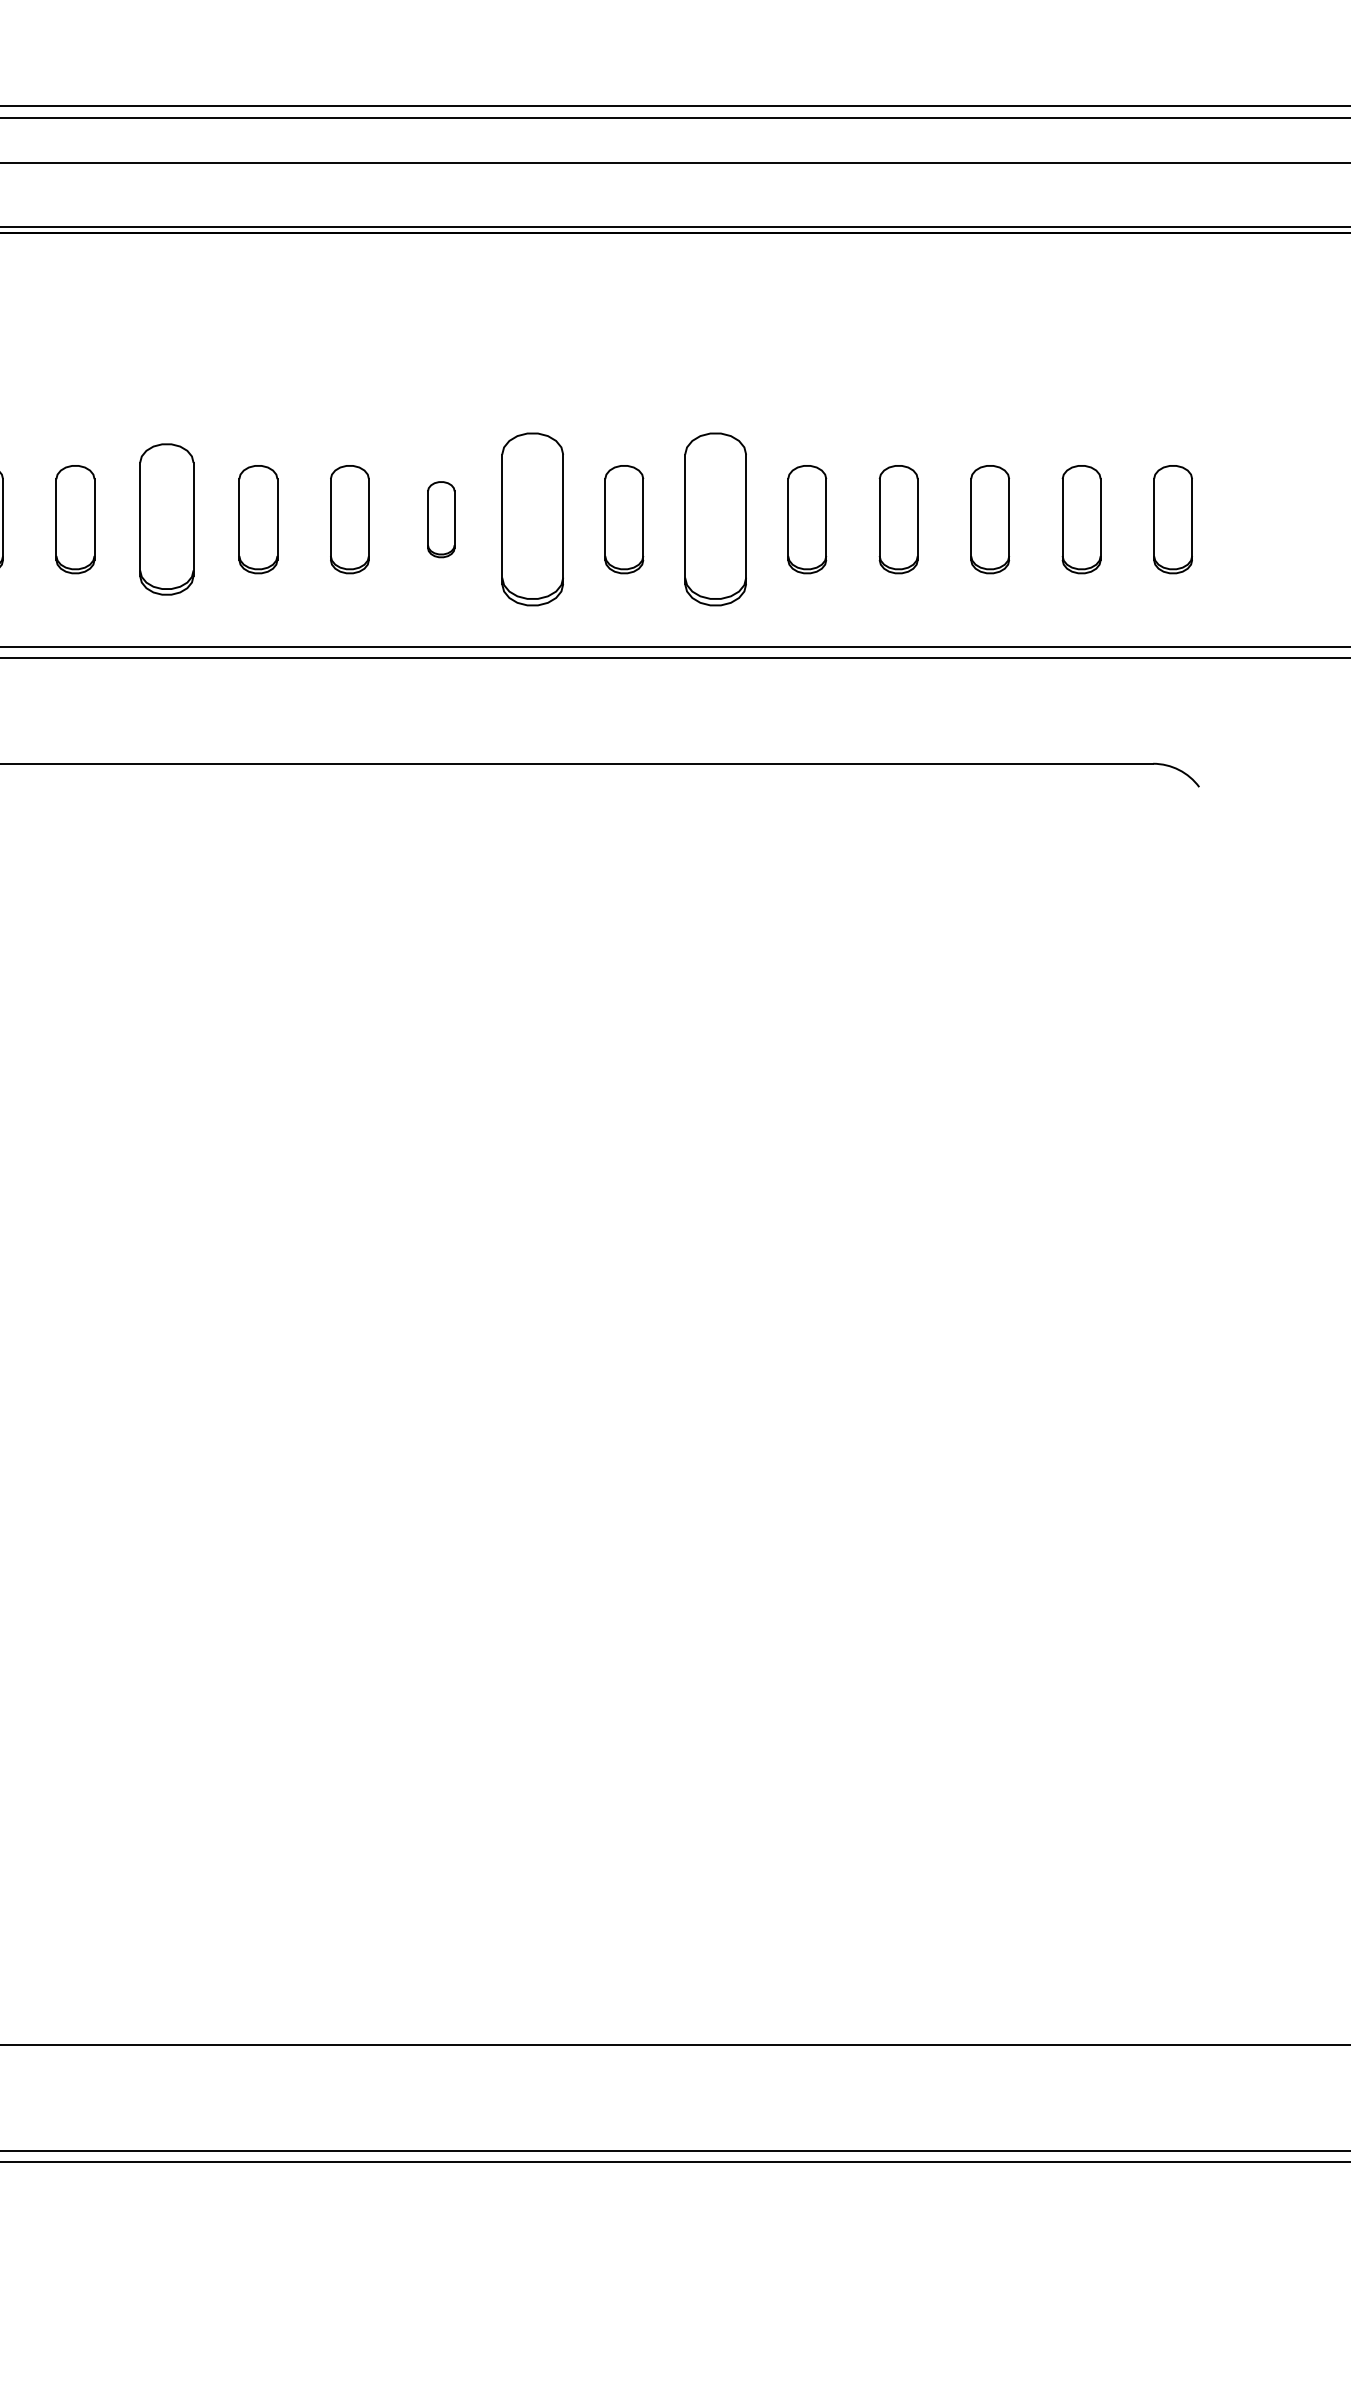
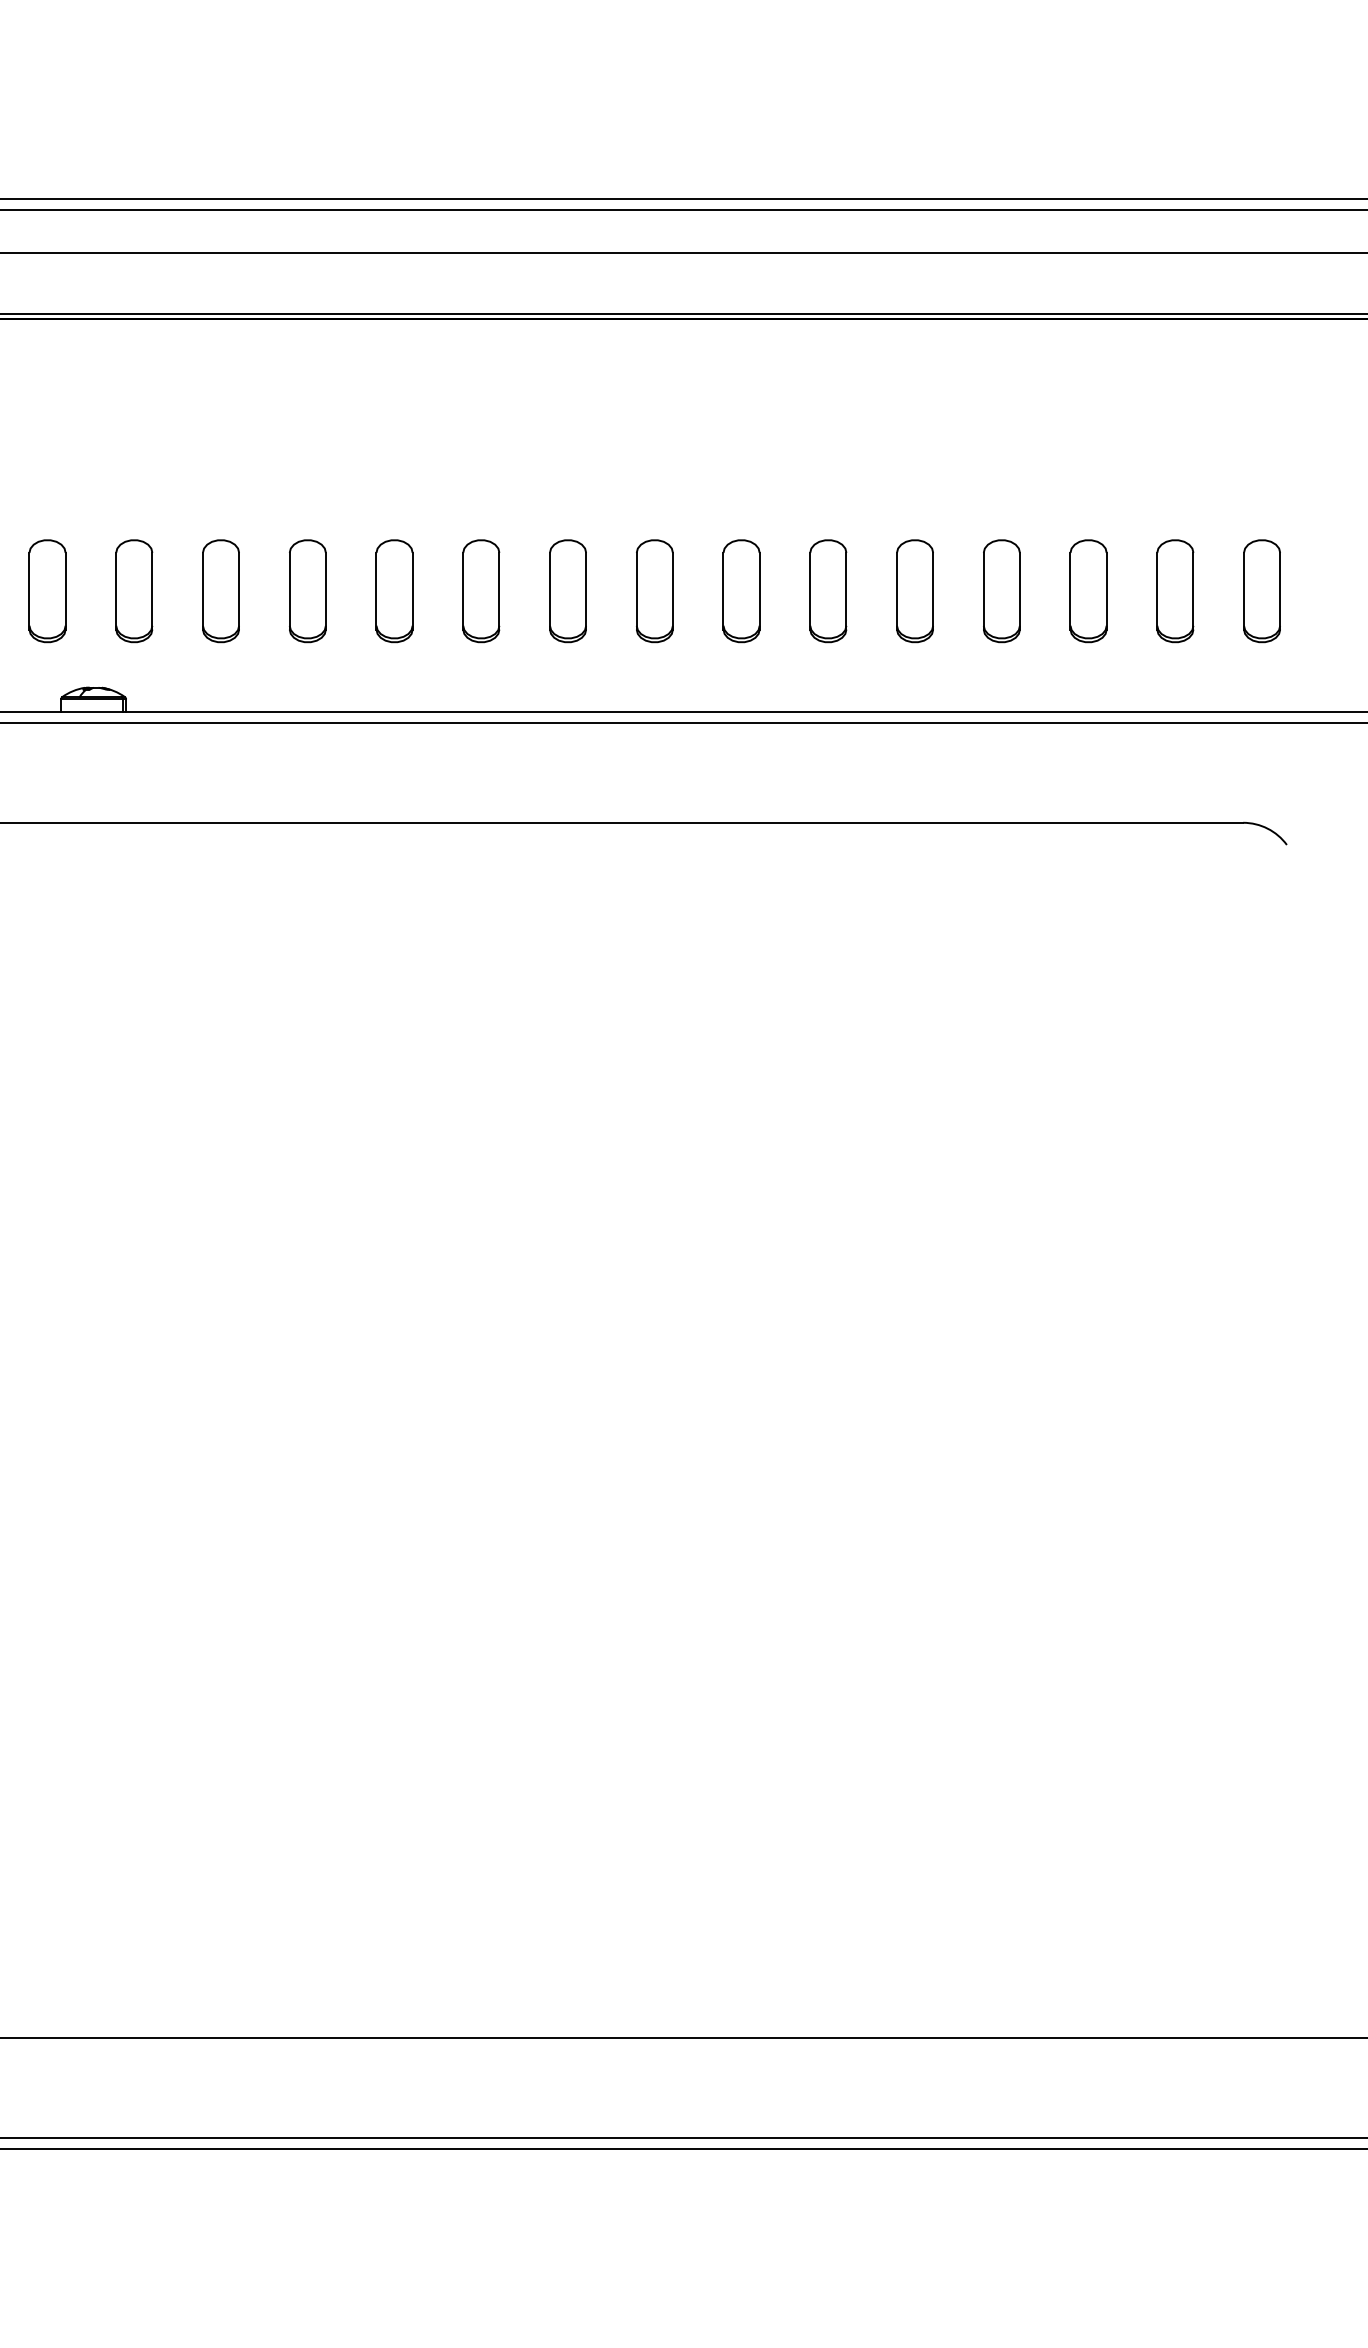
part: (166, 519) -> (307, 591), size x0.71
part: (440, 519) -> (567, 591), size x1.43
part: (532, 519) -> (654, 591), size x0.62
part: (715, 519) -> (828, 591), size x0.62

